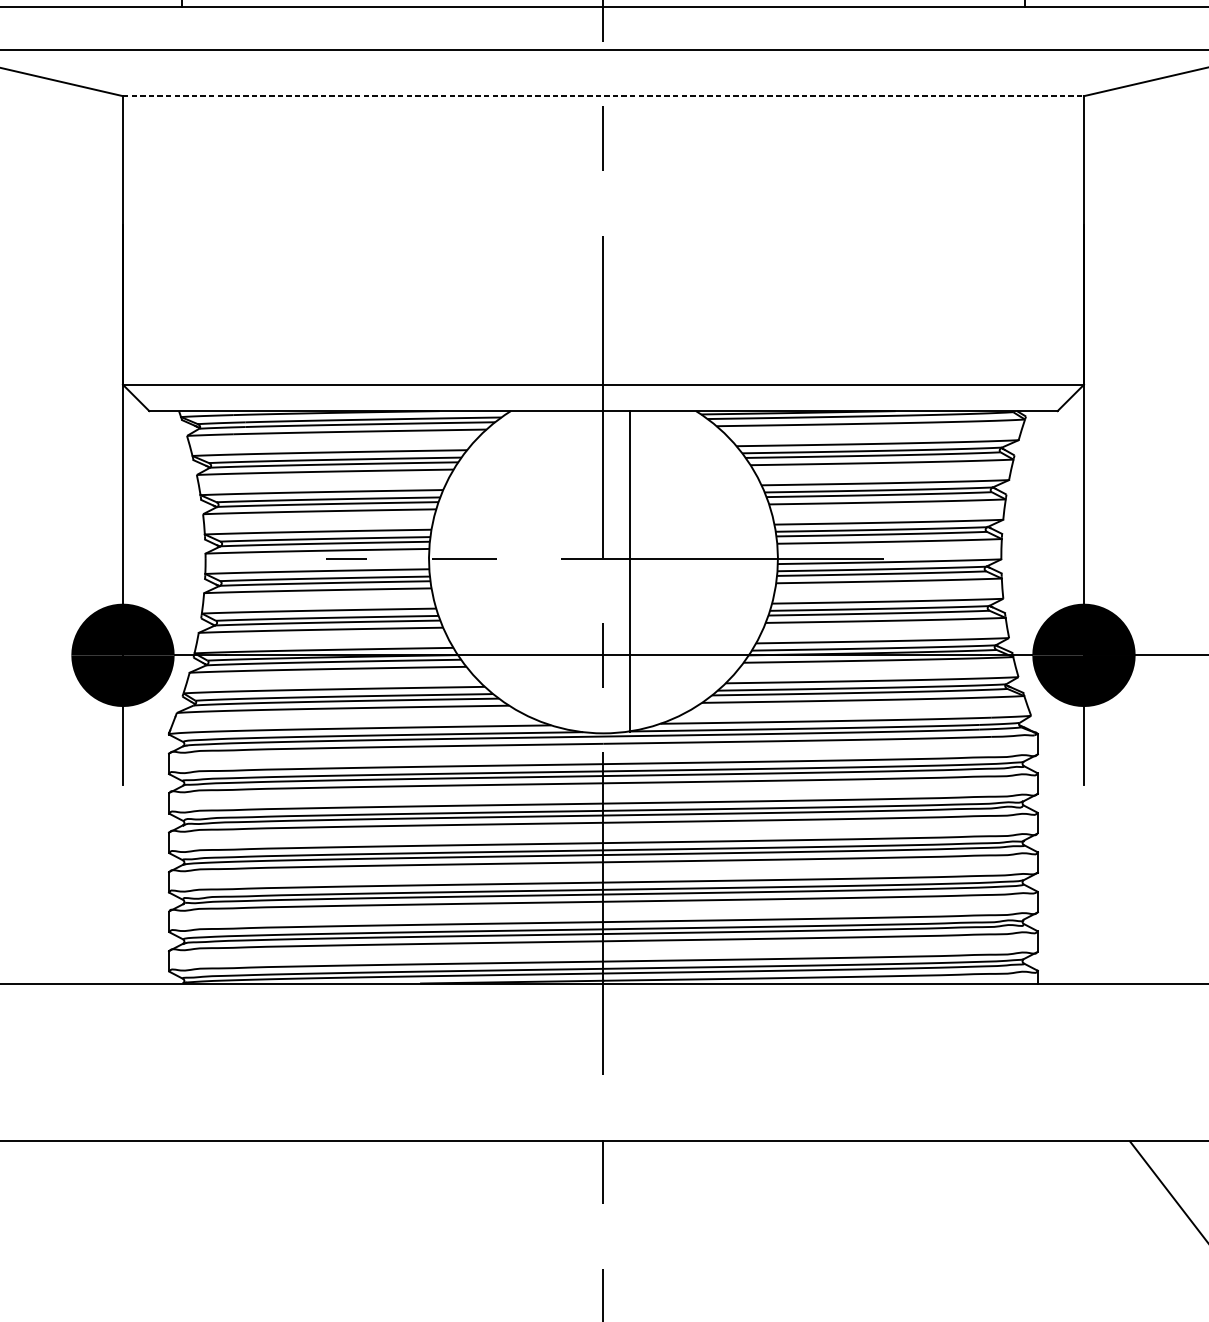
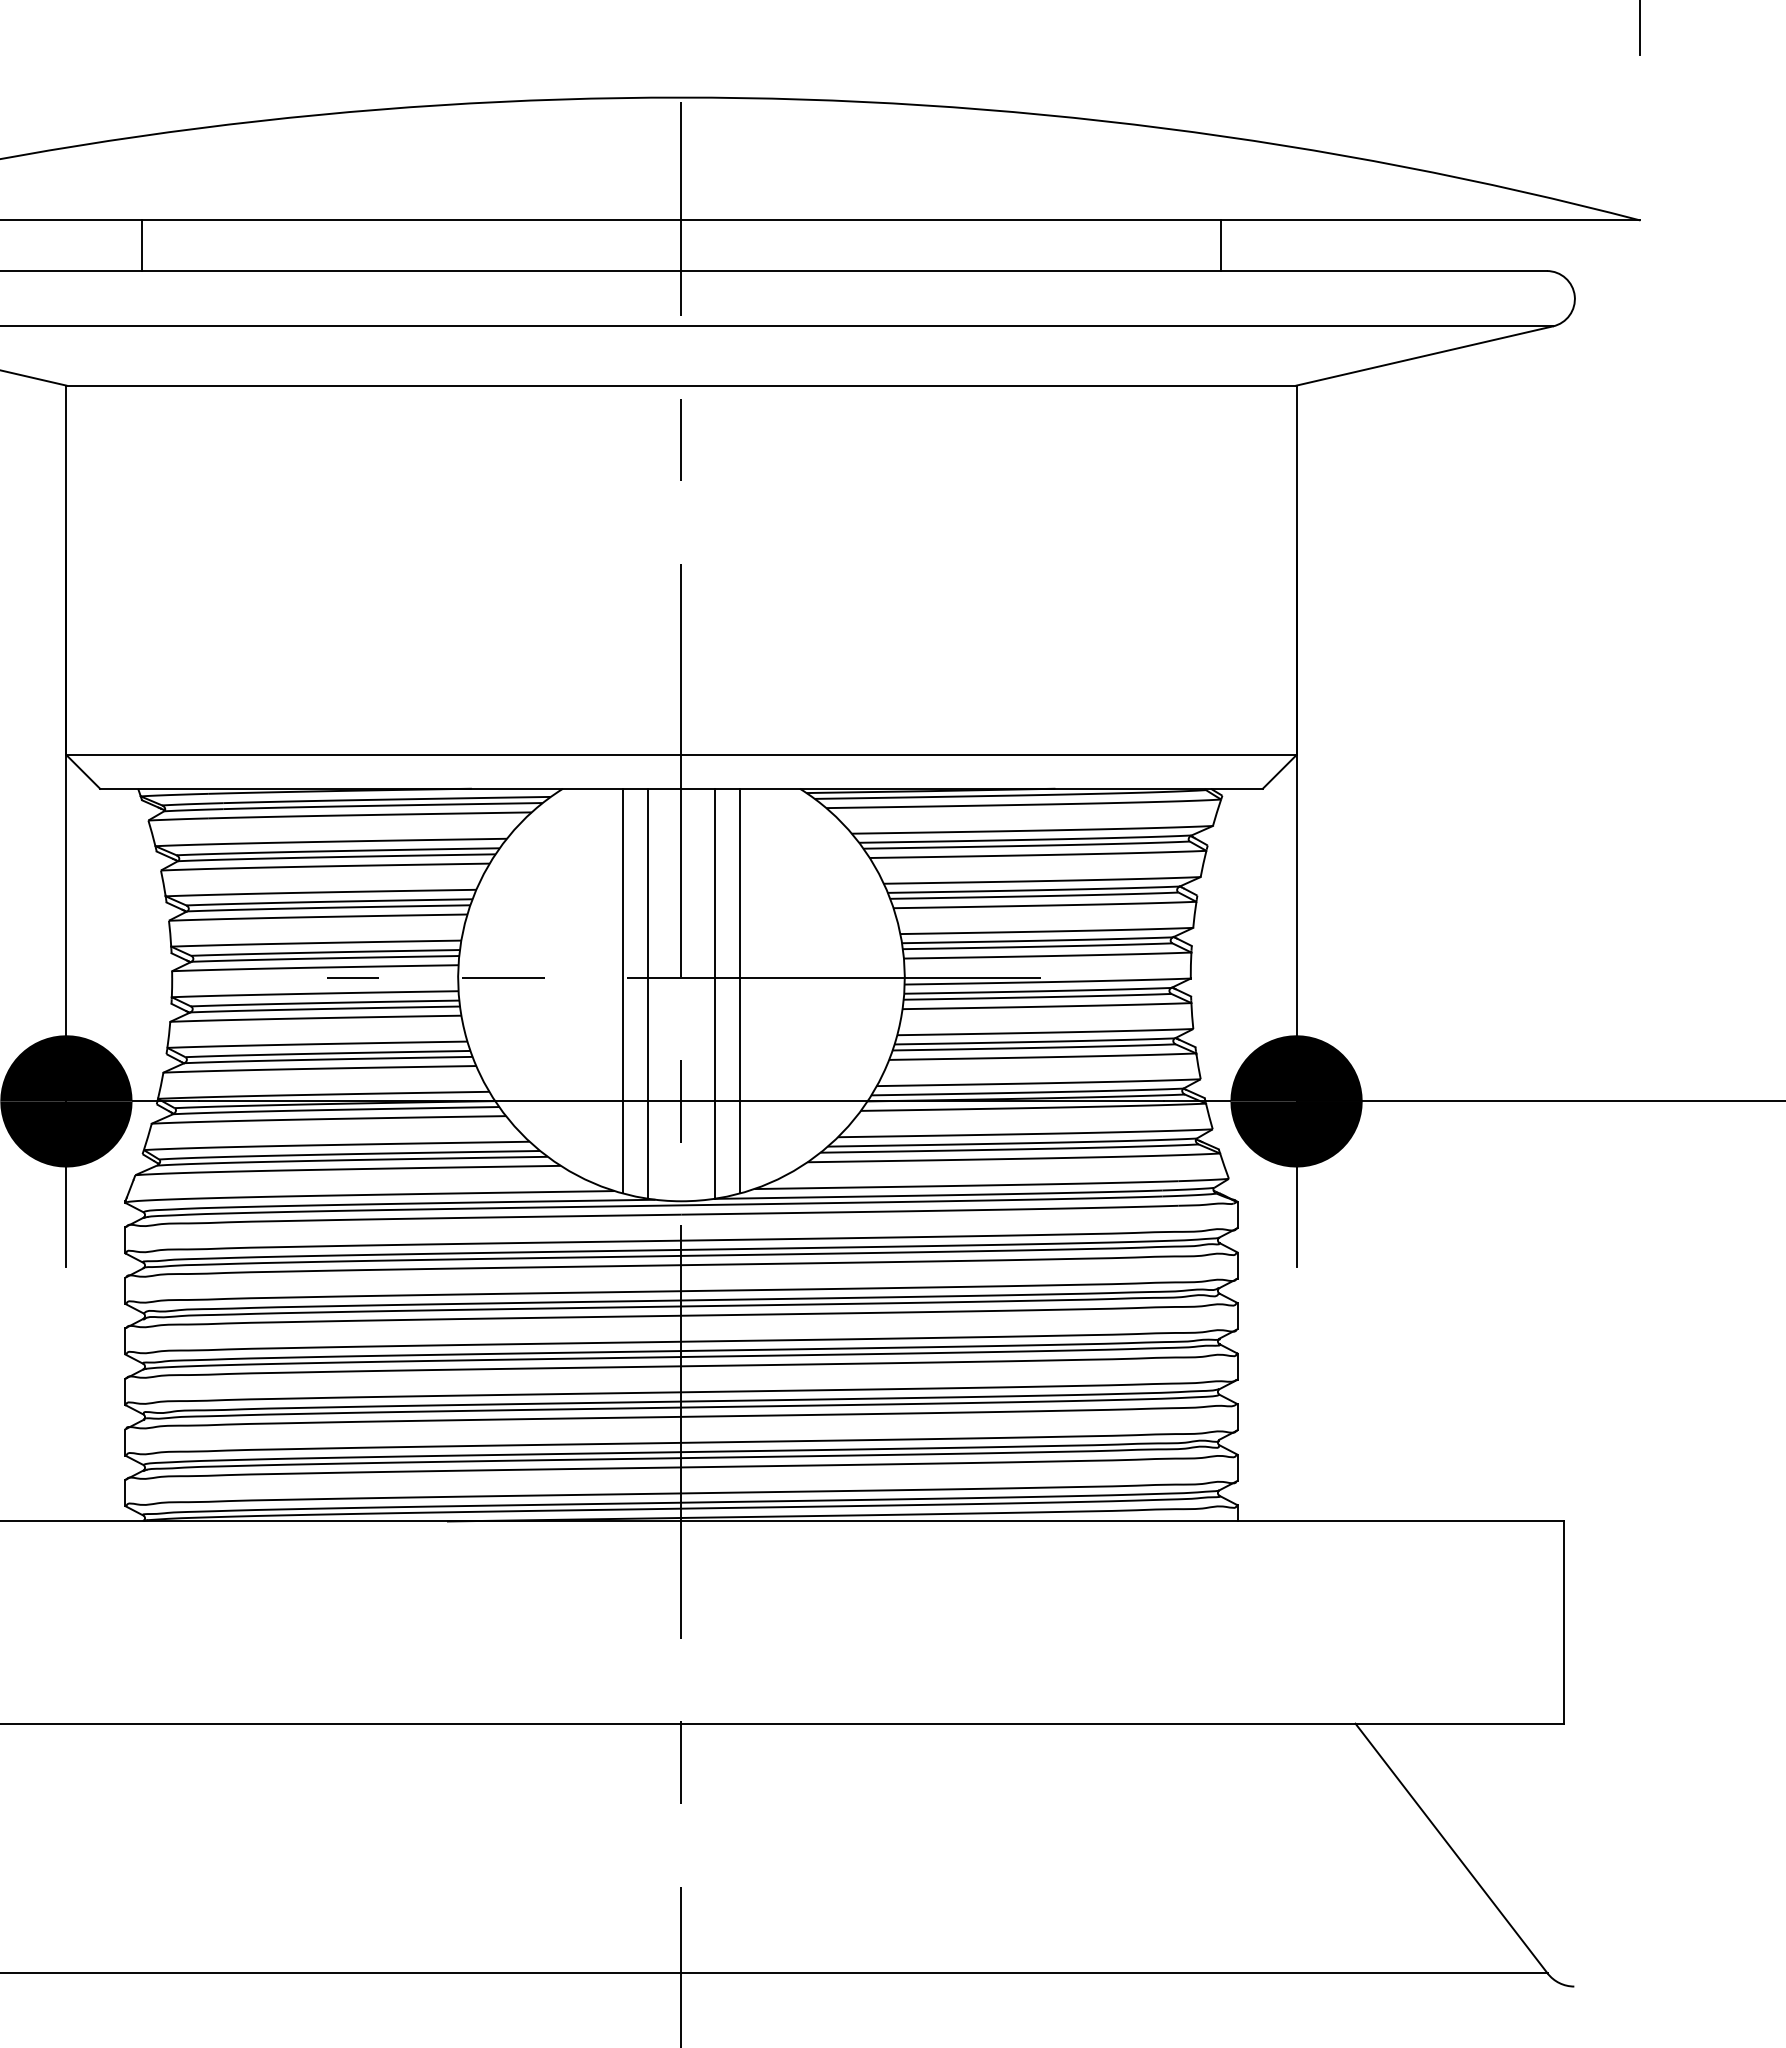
line: (603, 96) -> (681, 385), dashed -> solid
line: (557, 568) -> (622, 990), added
line: (649, 568) -> (740, 990), added
line: (576, 571) -> (647, 993), added

